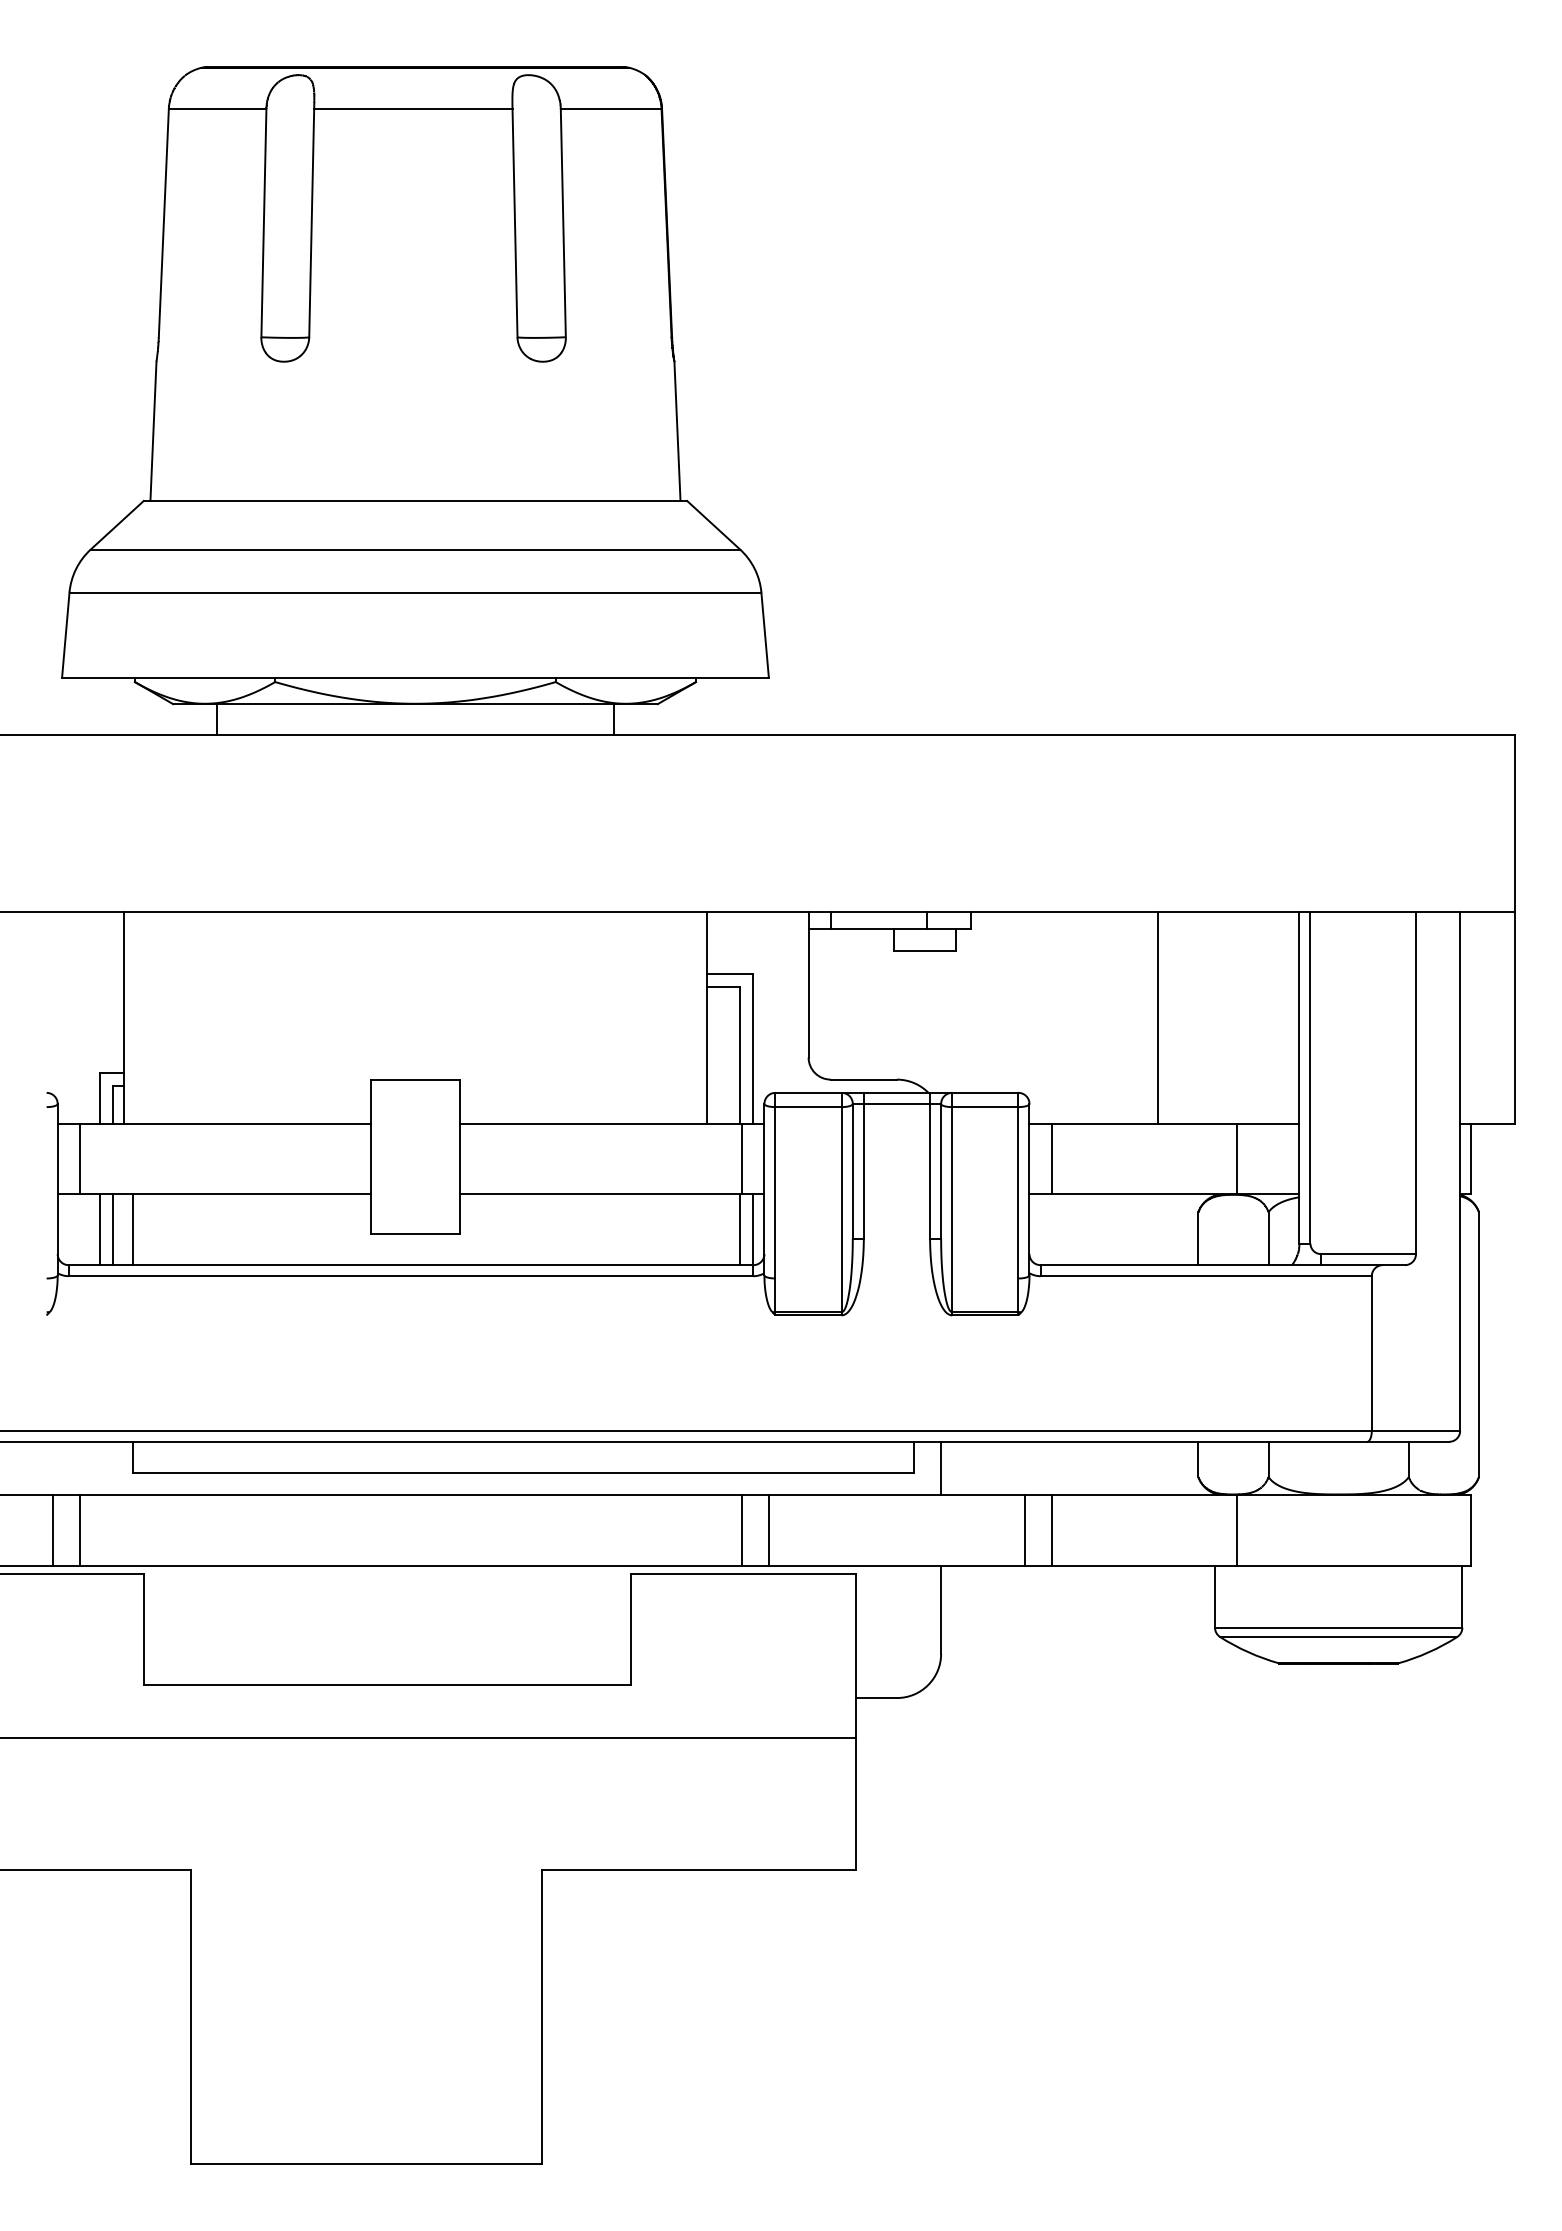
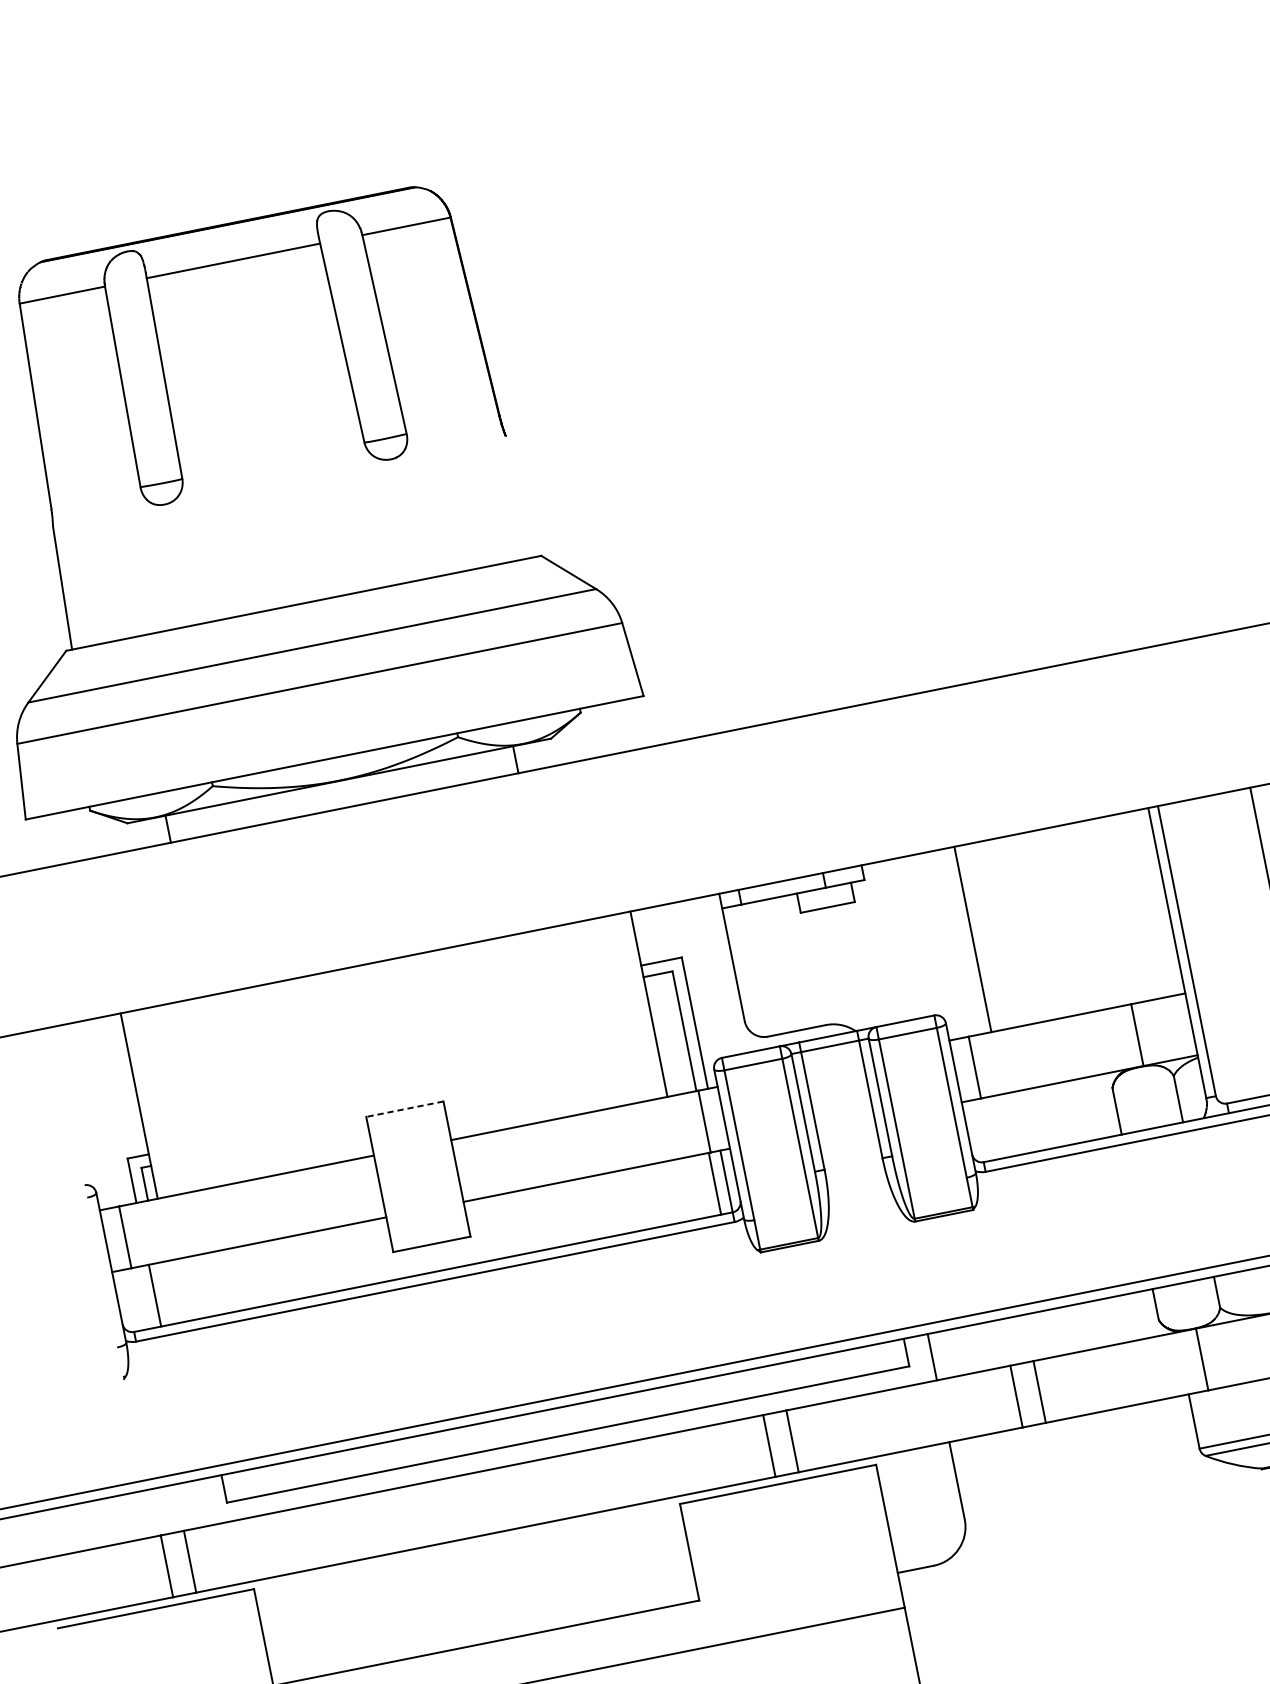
line: (677, 430) -> (520, 495), removed
line: (1157, 1017) -> (972, 939), moved
line: (414, 1079) -> (404, 1109), solid -> dashed
line: (112, 1229) -> (166, 1293), removed
line: (133, 1229) -> (184, 1289), removed

